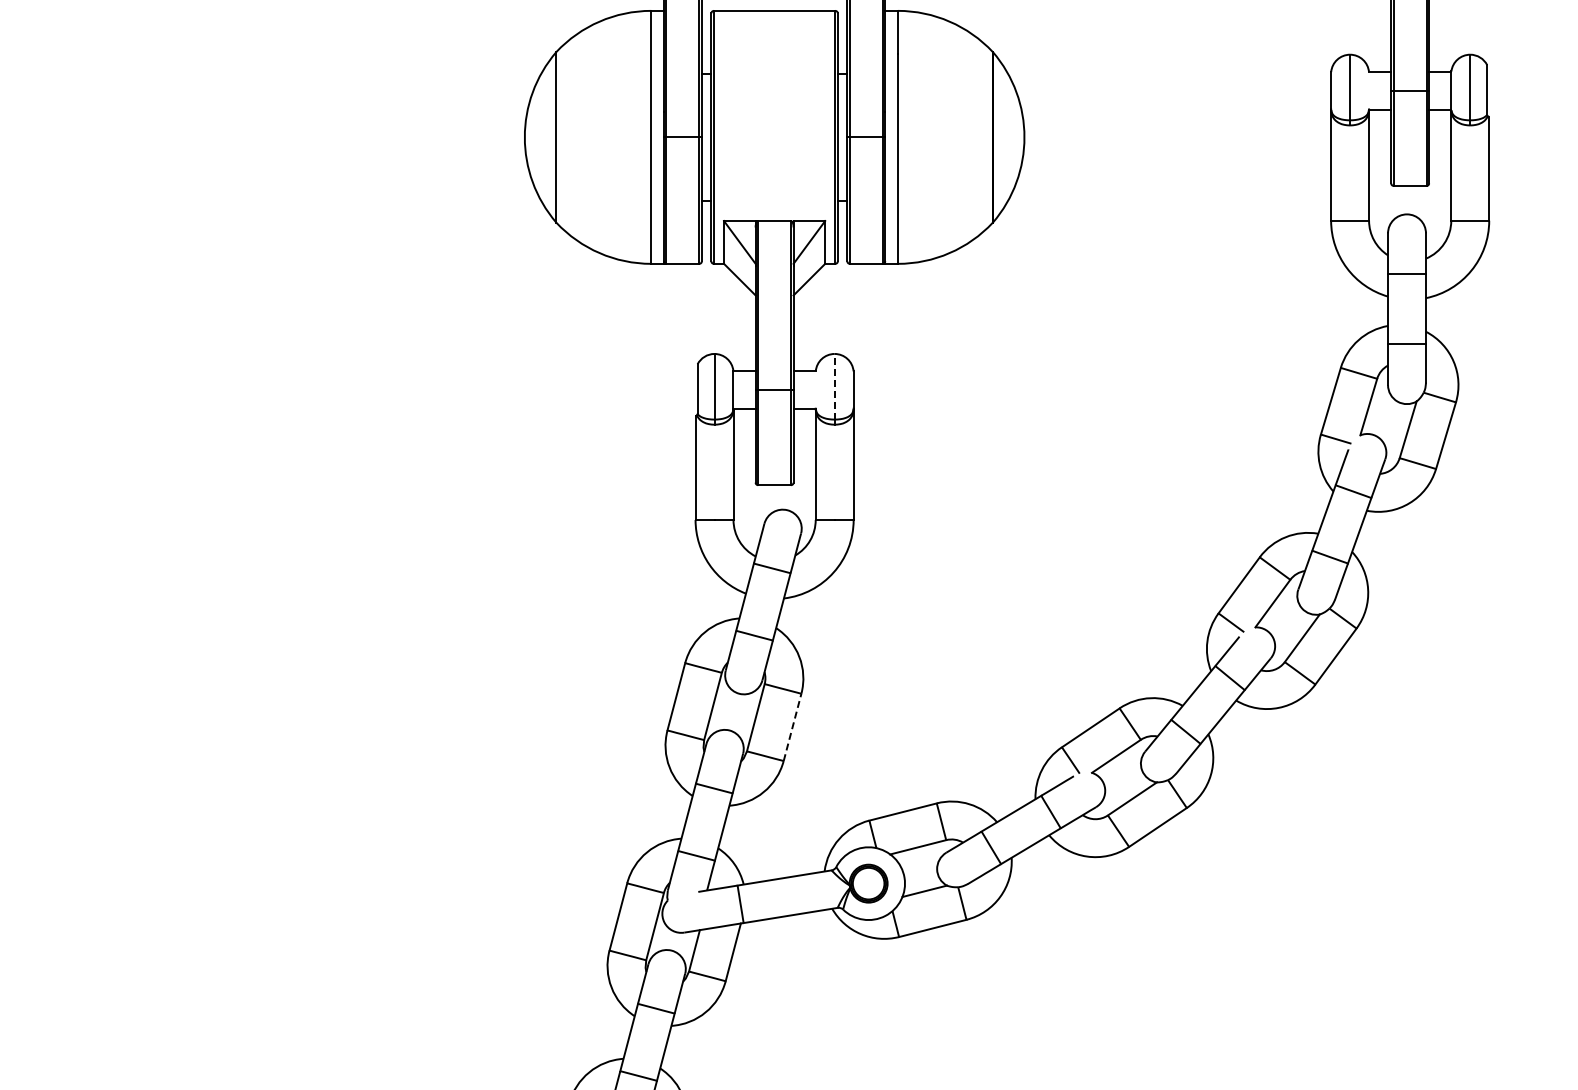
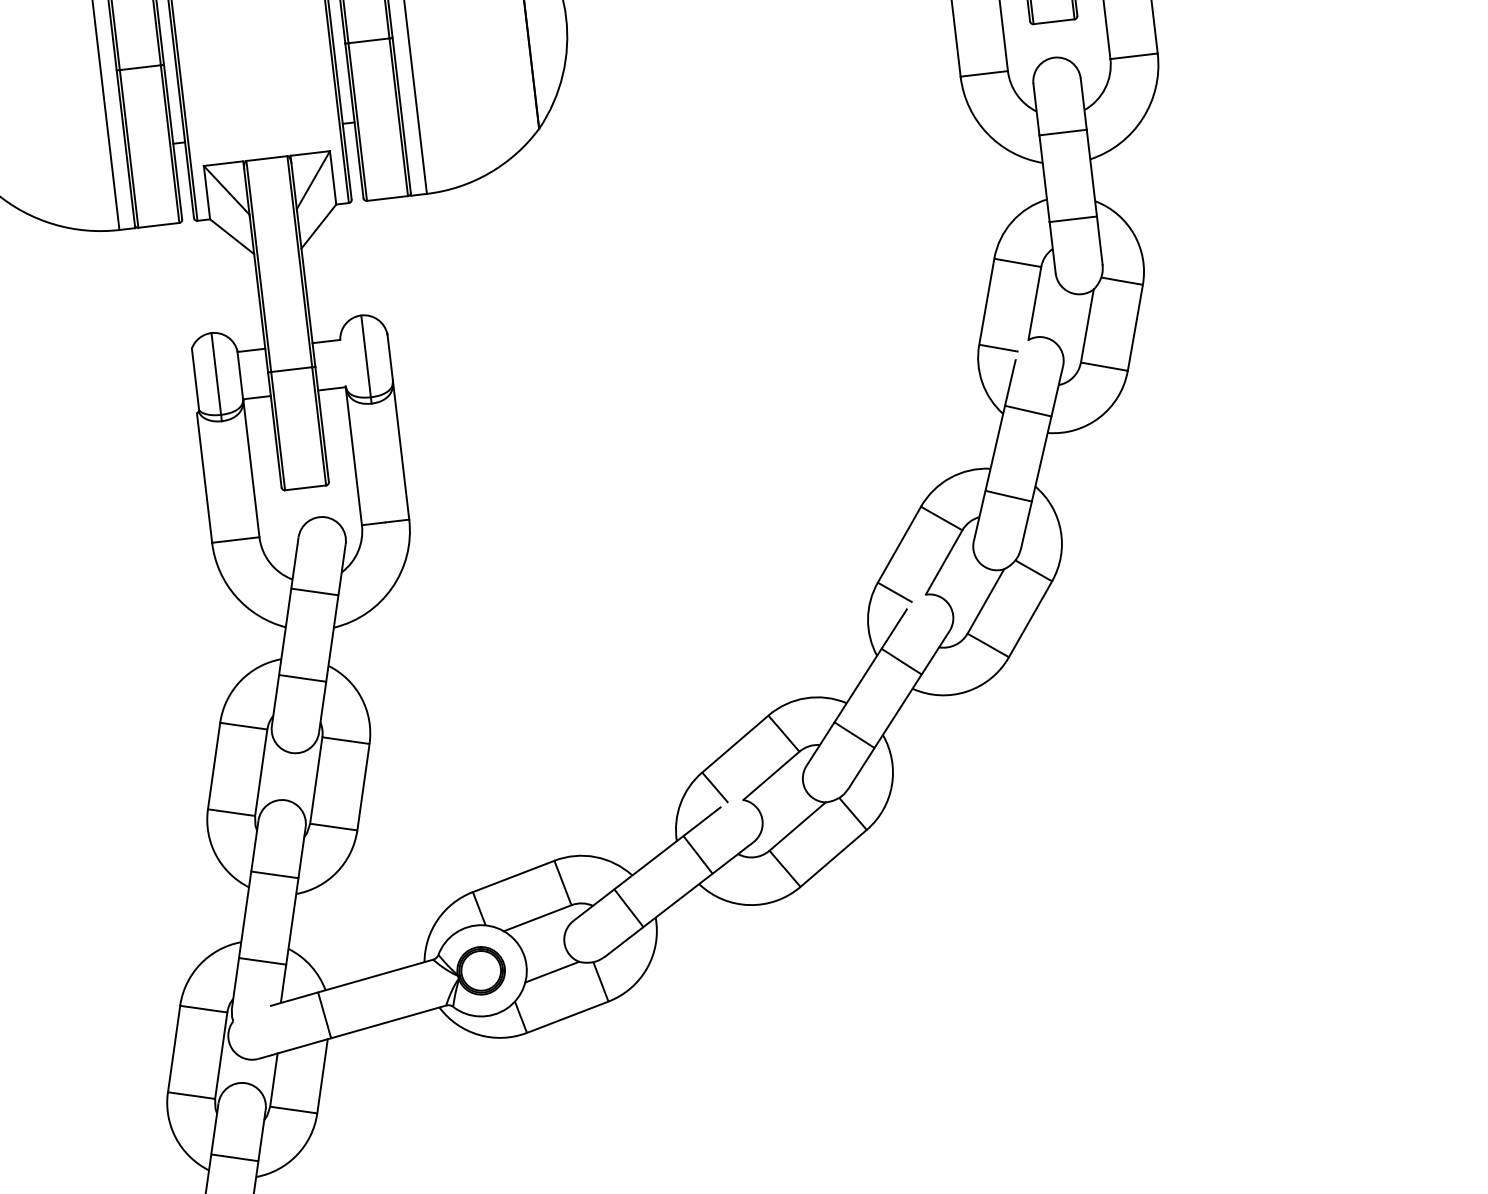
line: (834, 386) -> (365, 356), dashed -> solid
line: (792, 727) -> (363, 787), dashed -> solid

